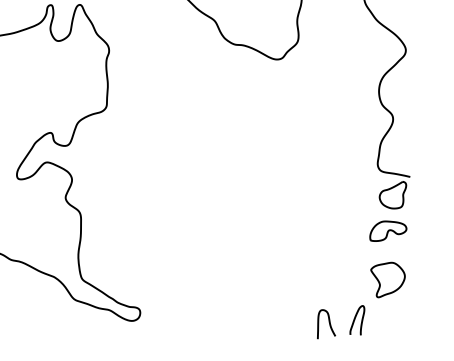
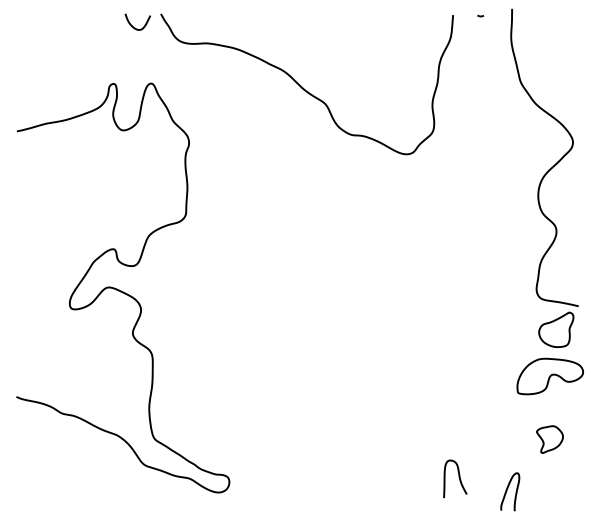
part: (388, 231) -> (550, 376), size x1.4
part: (387, 279) -> (549, 439), size x0.6
curve: (328, 323) -> (458, 477), moved

